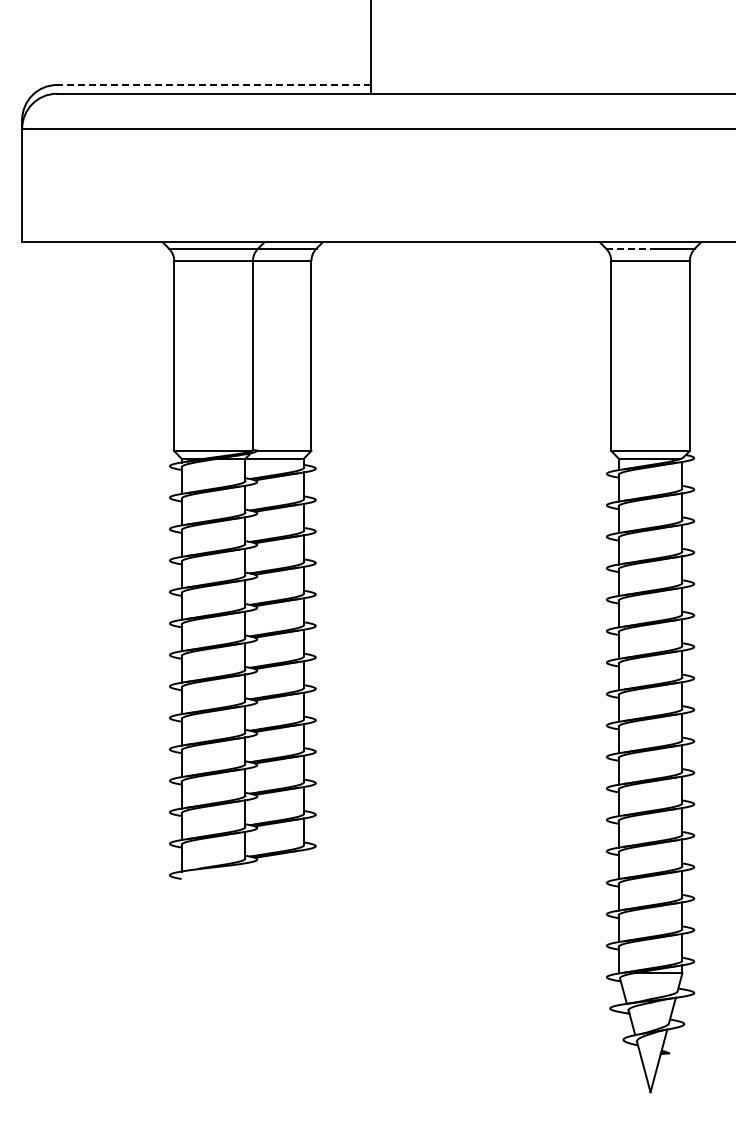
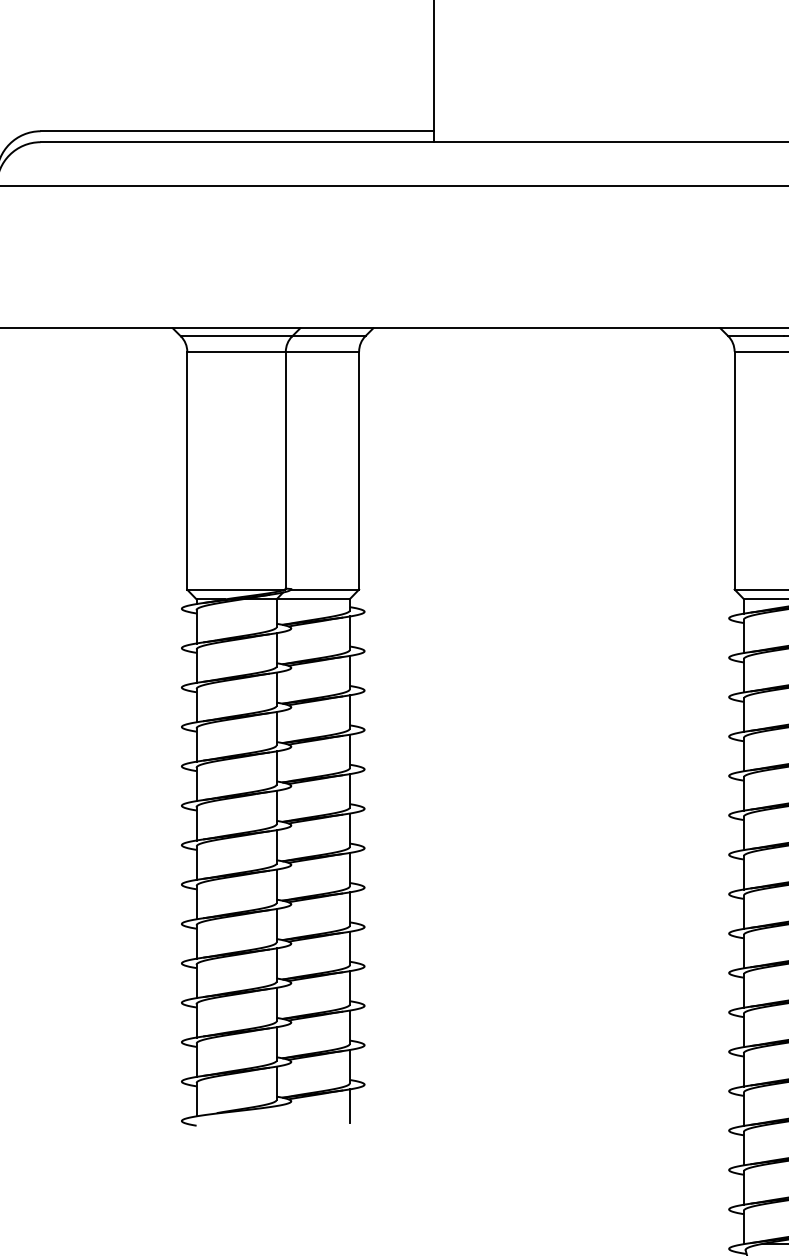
line: (214, 85) -> (237, 131), dashed -> solid
line: (628, 248) -> (756, 336), dashed -> solid
line: (304, 862) -> (350, 1105), added

